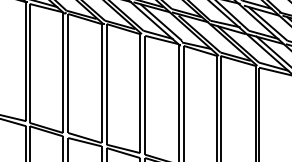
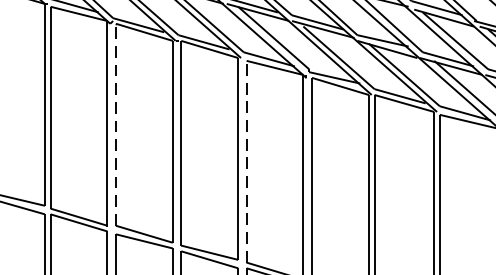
line: (68, 72) -> (116, 123), solid -> dashed
line: (145, 93) -> (247, 158), solid -> dashed

